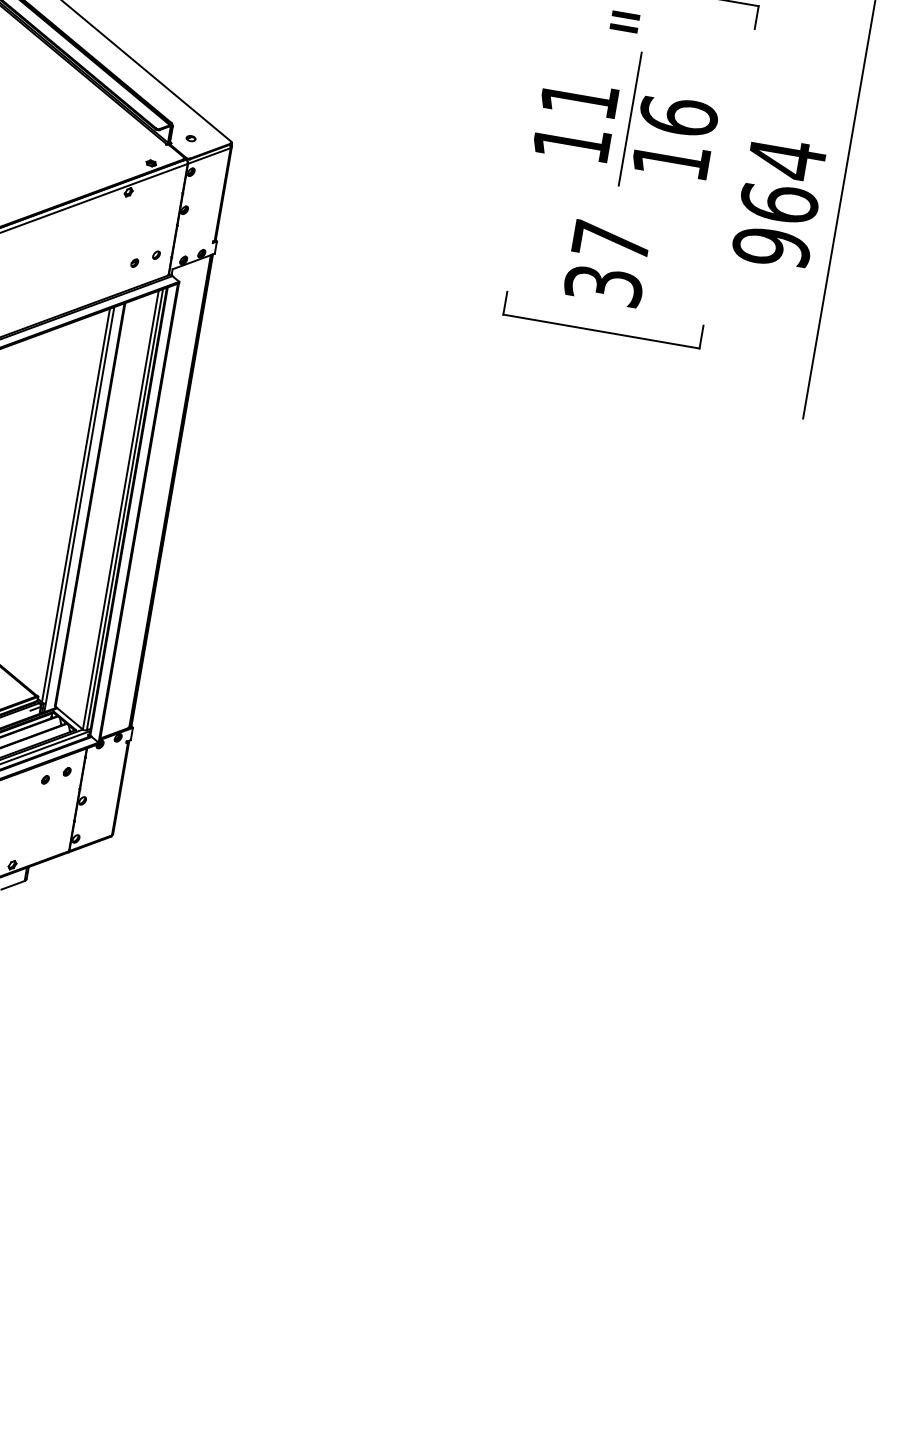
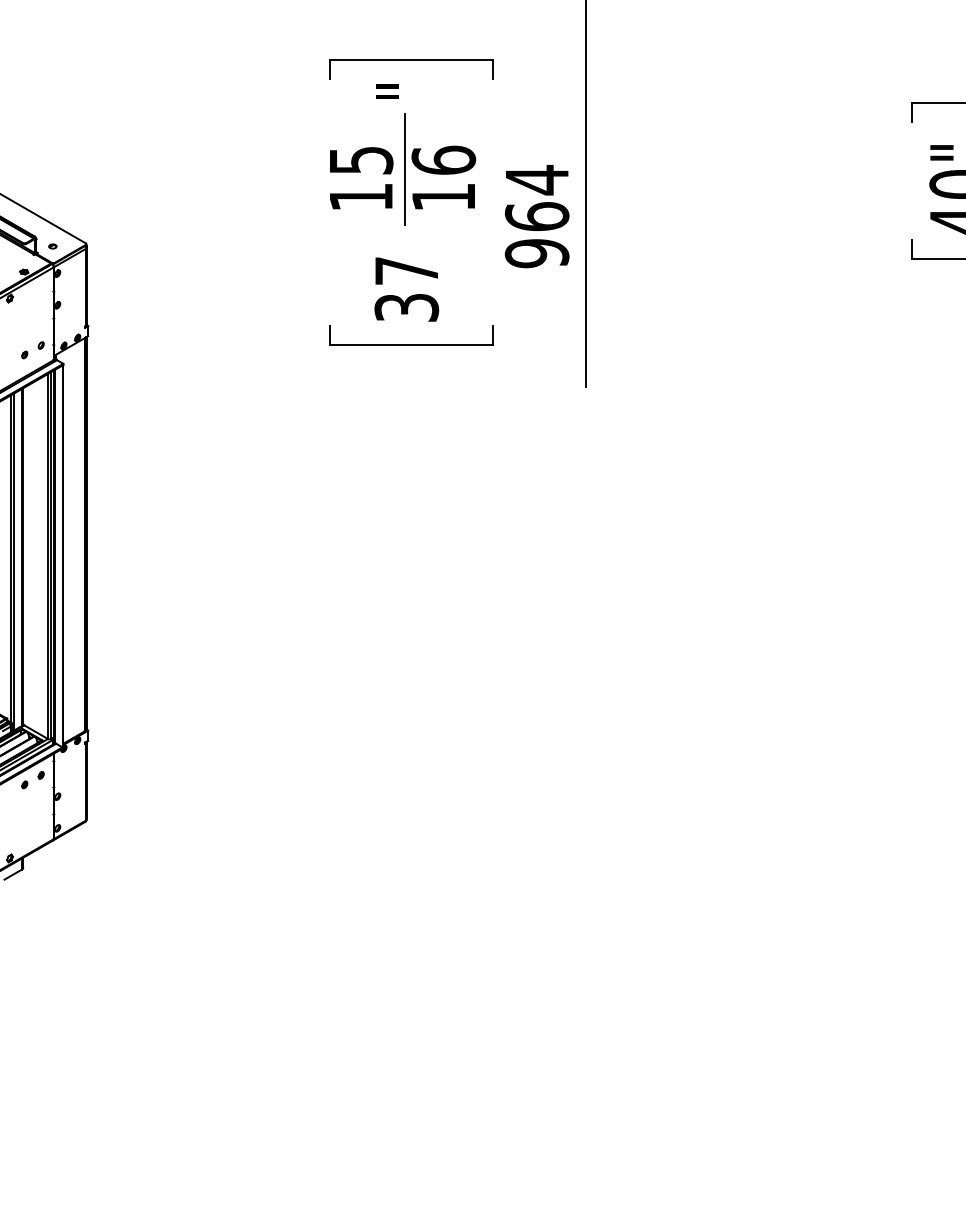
text: (579, 99) -> (361, 160), 11 -> 15

